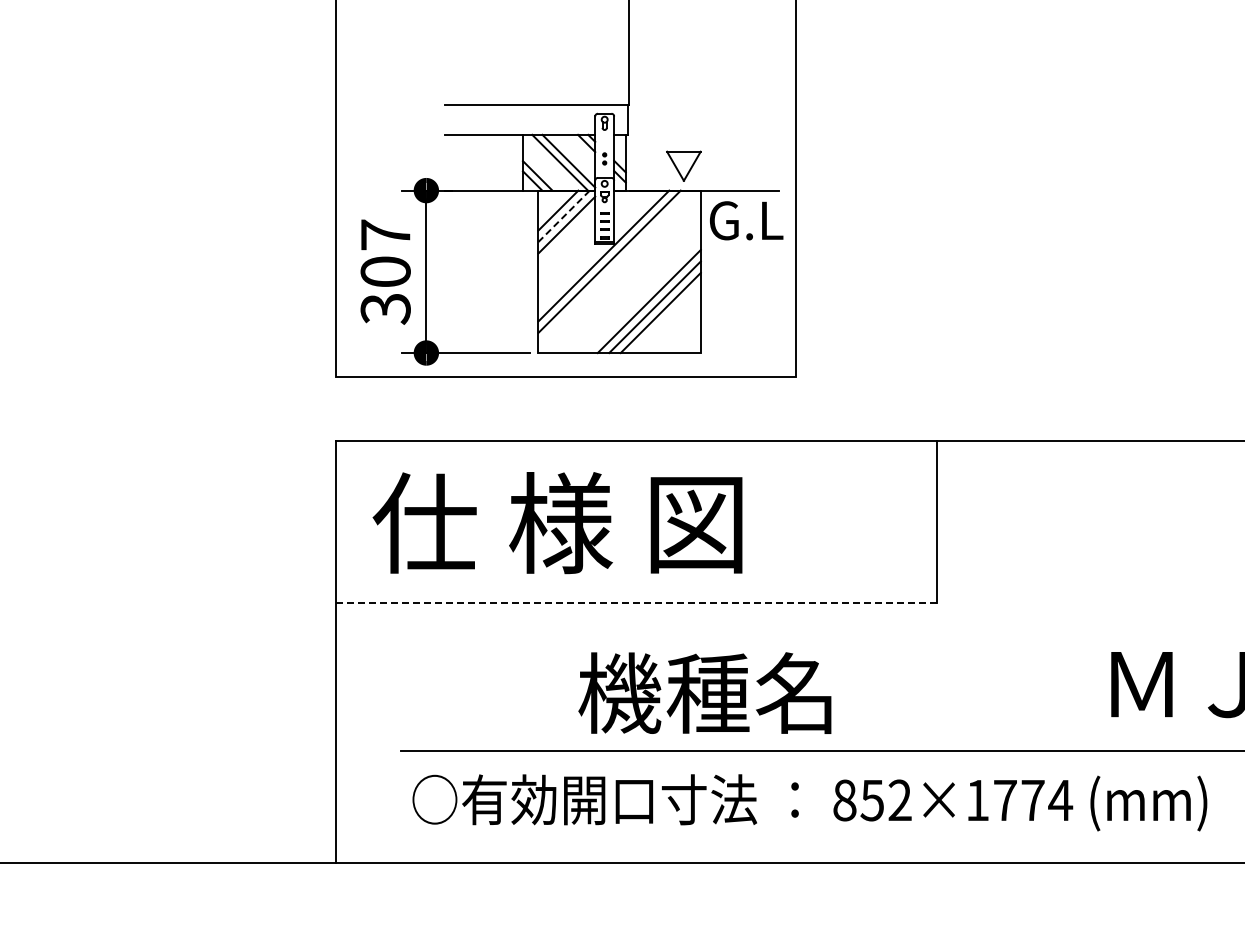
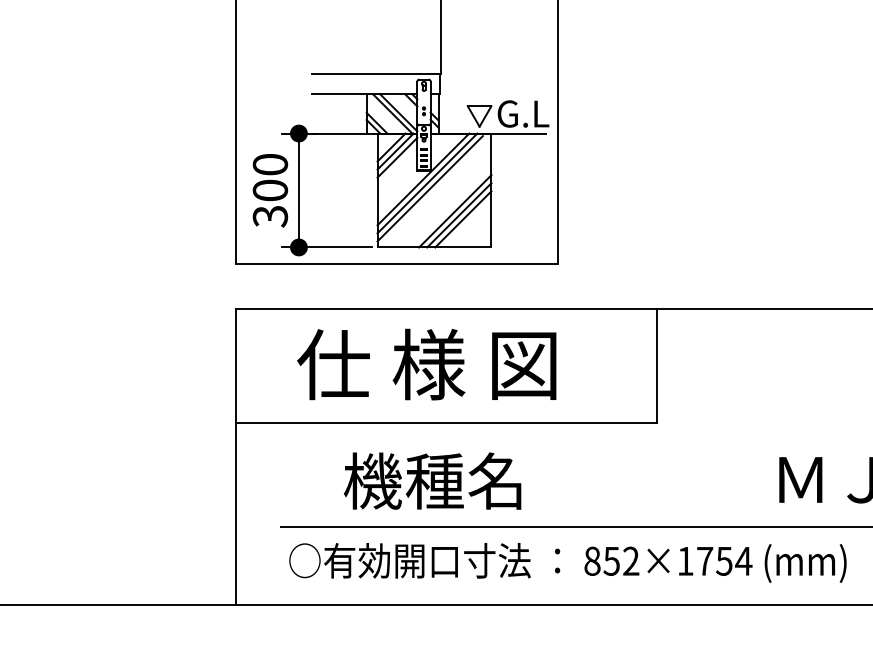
line: (563, 216) -> (395, 151), dashed -> solid
text: (746, 220) -> (523, 113), moved
text: (385, 234) -> (270, 164), 307 -> 300
line: (613, 269) -> (430, 188), added
text: (557, 523) -> (426, 364), moved
line: (637, 603) -> (447, 423), dashed -> solid
text: (704, 692) -> (432, 480), moved
text: (1032, 800) -> (724, 561), 852×1774 -> 852×1754

